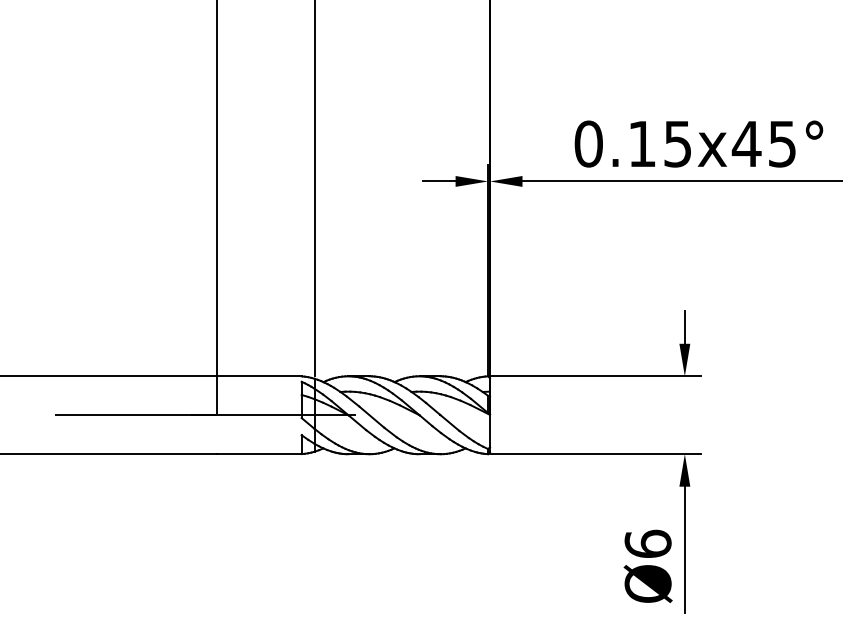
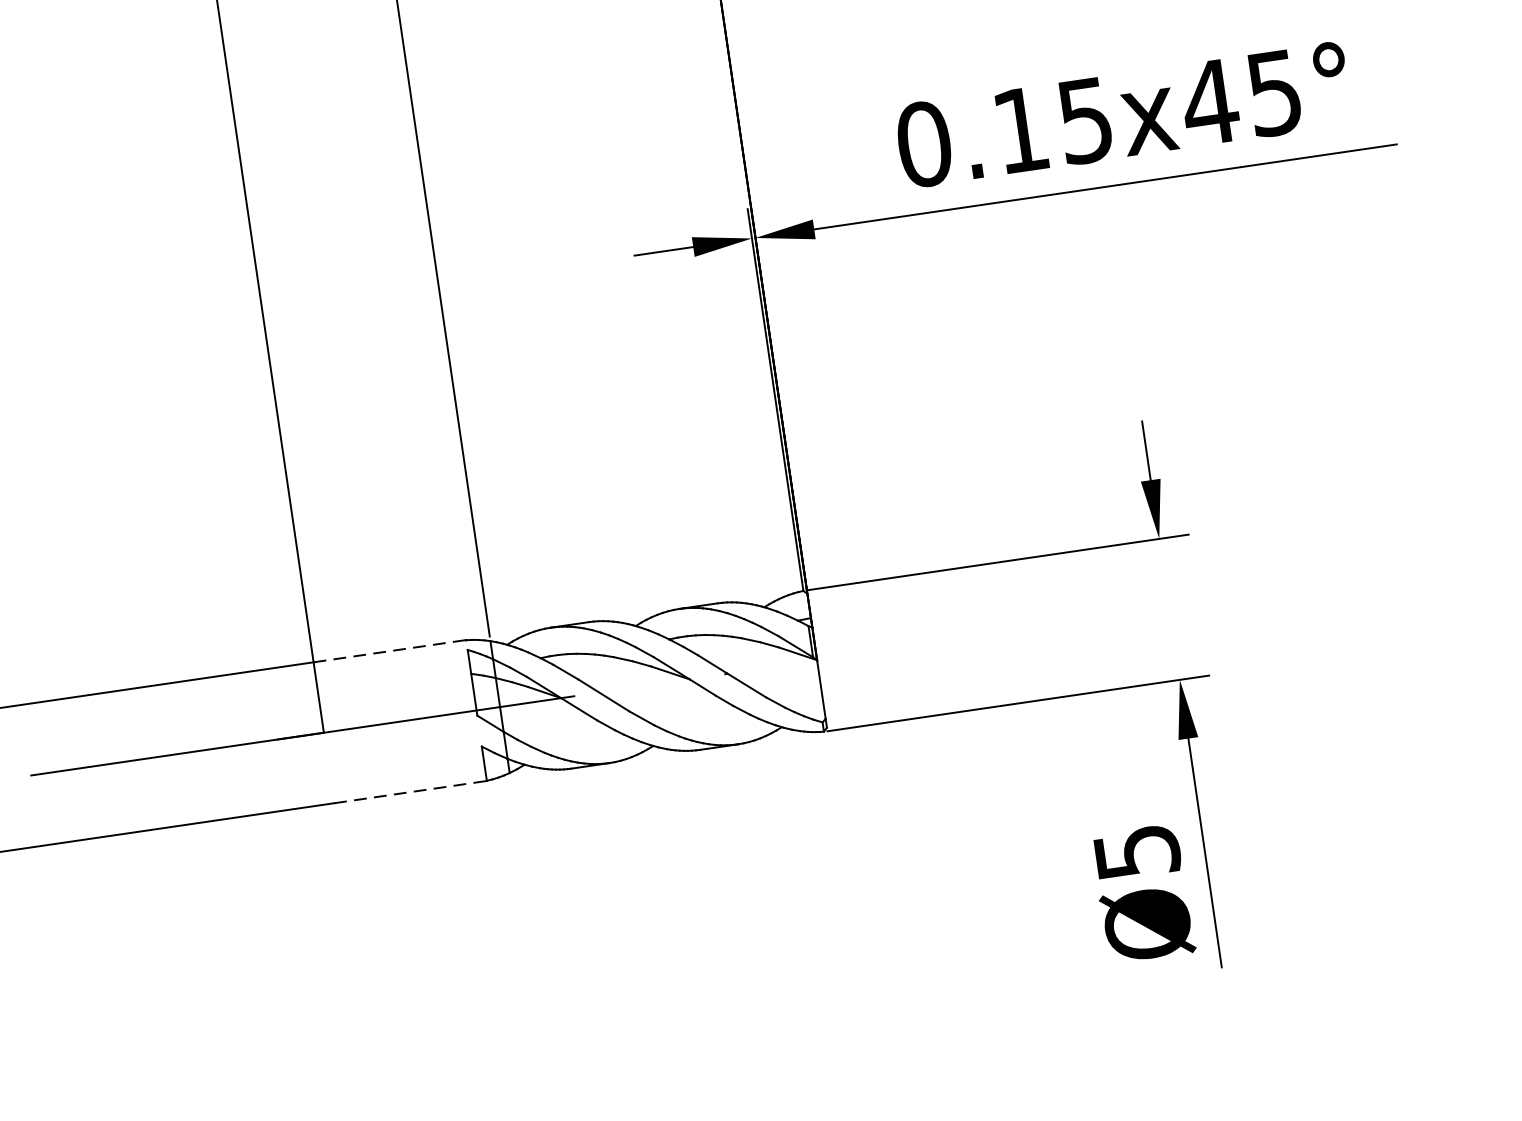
line: (259, 376) -> (390, 651), solid -> dashed
line: (259, 454) -> (410, 792), solid -> dashed
text: (647, 543) -> (1135, 851), Ø6 -> Ø5

